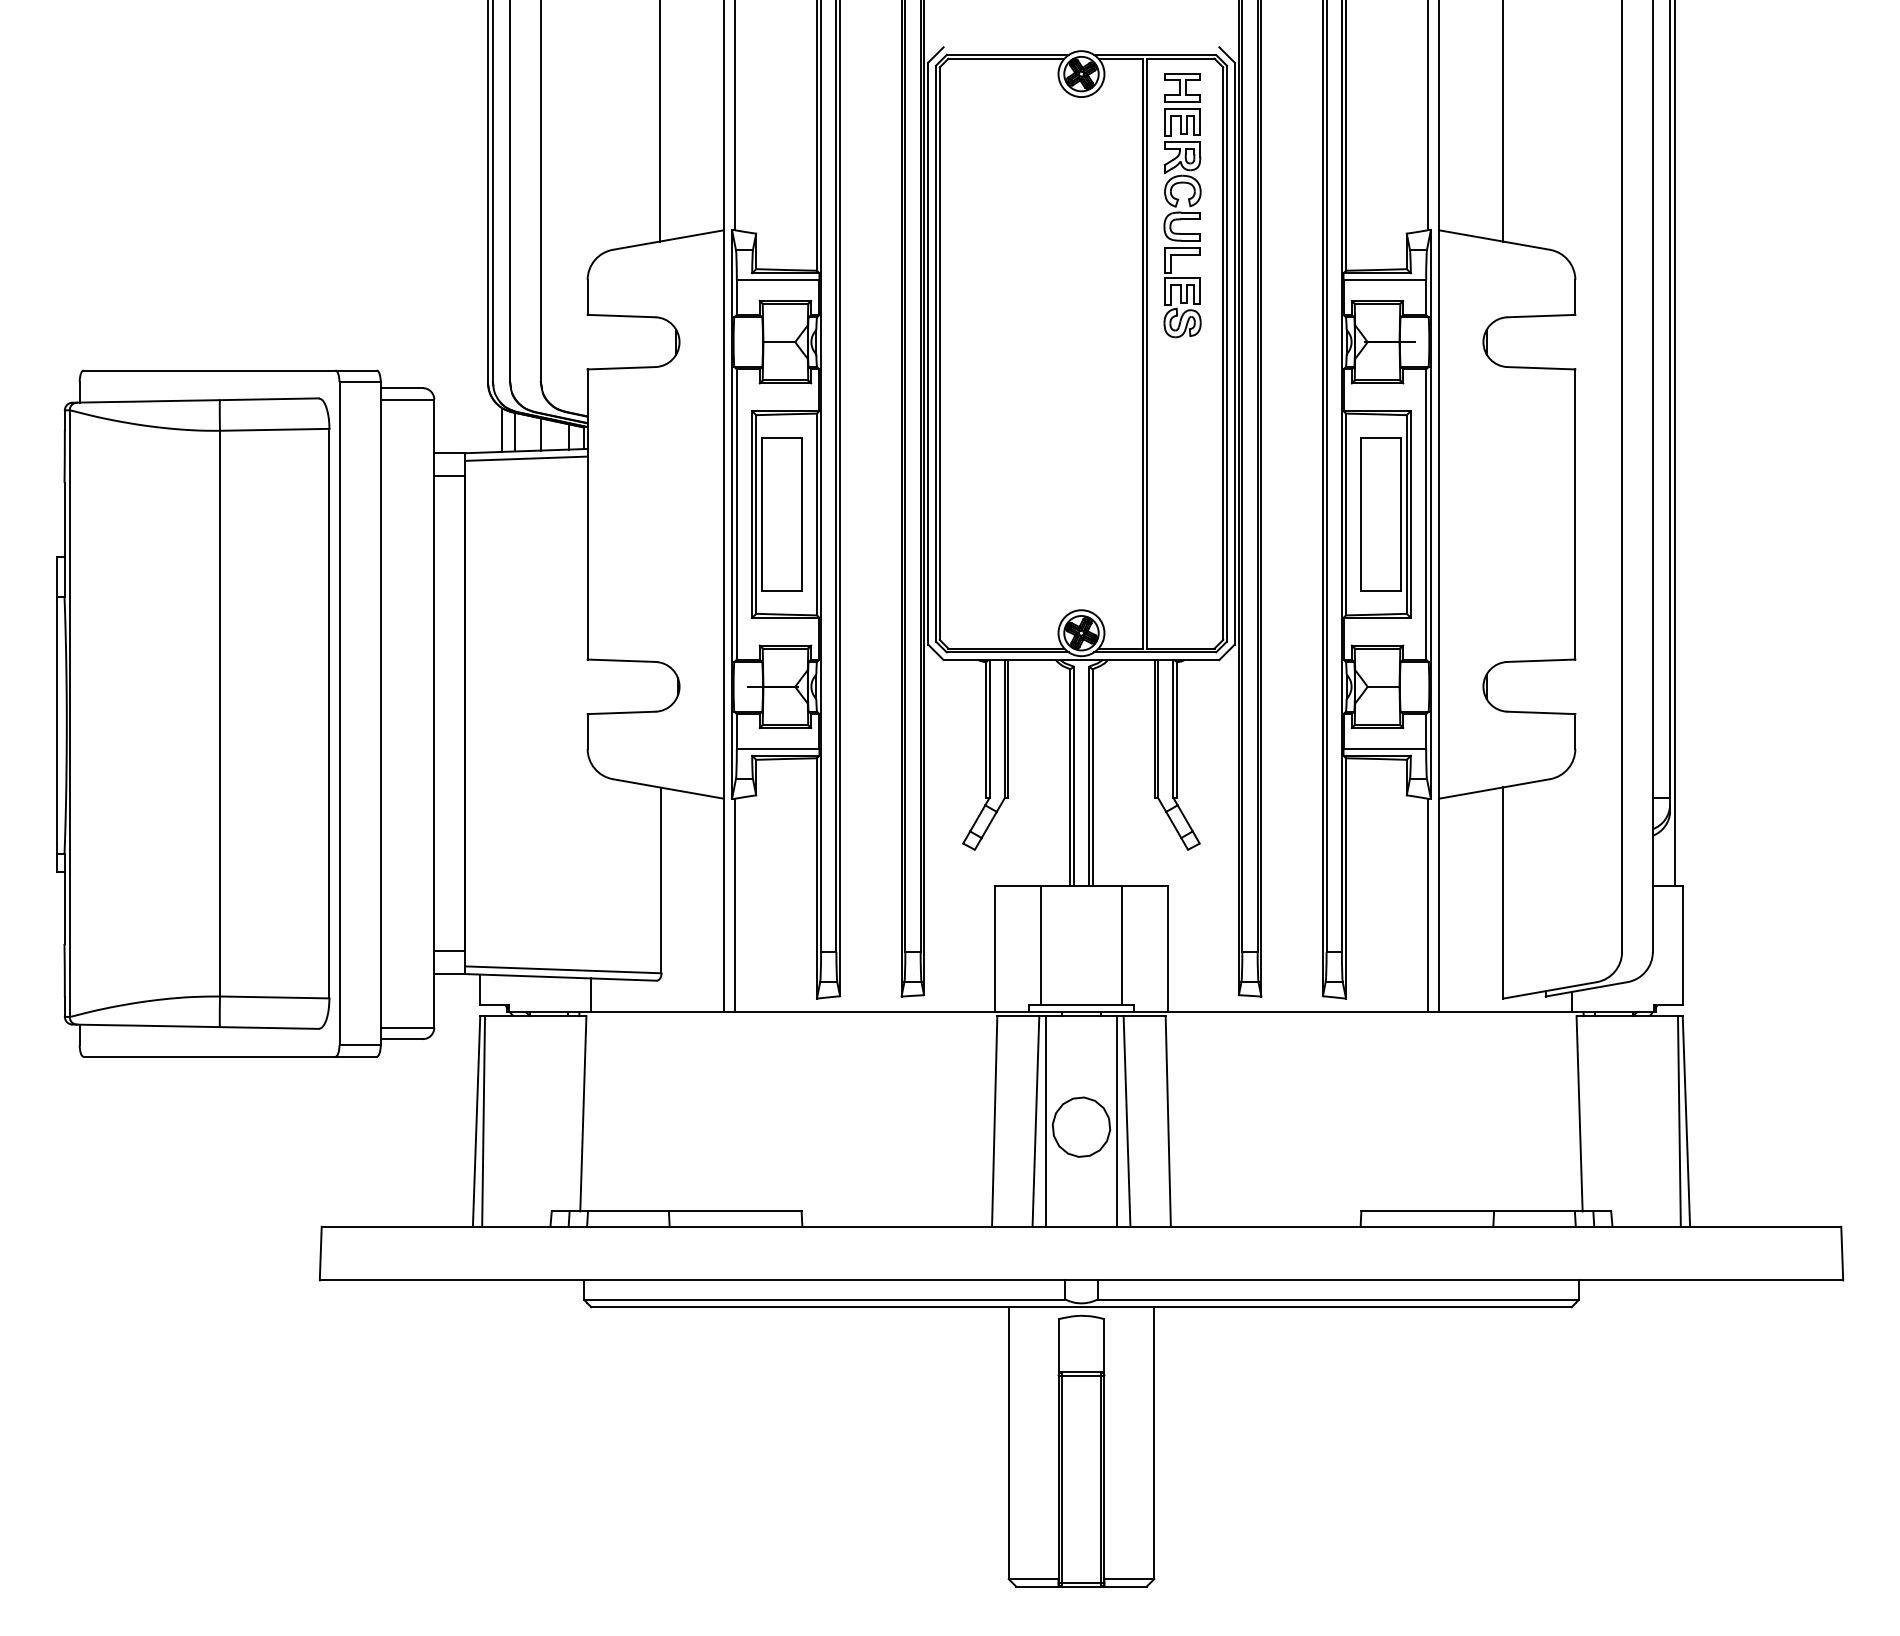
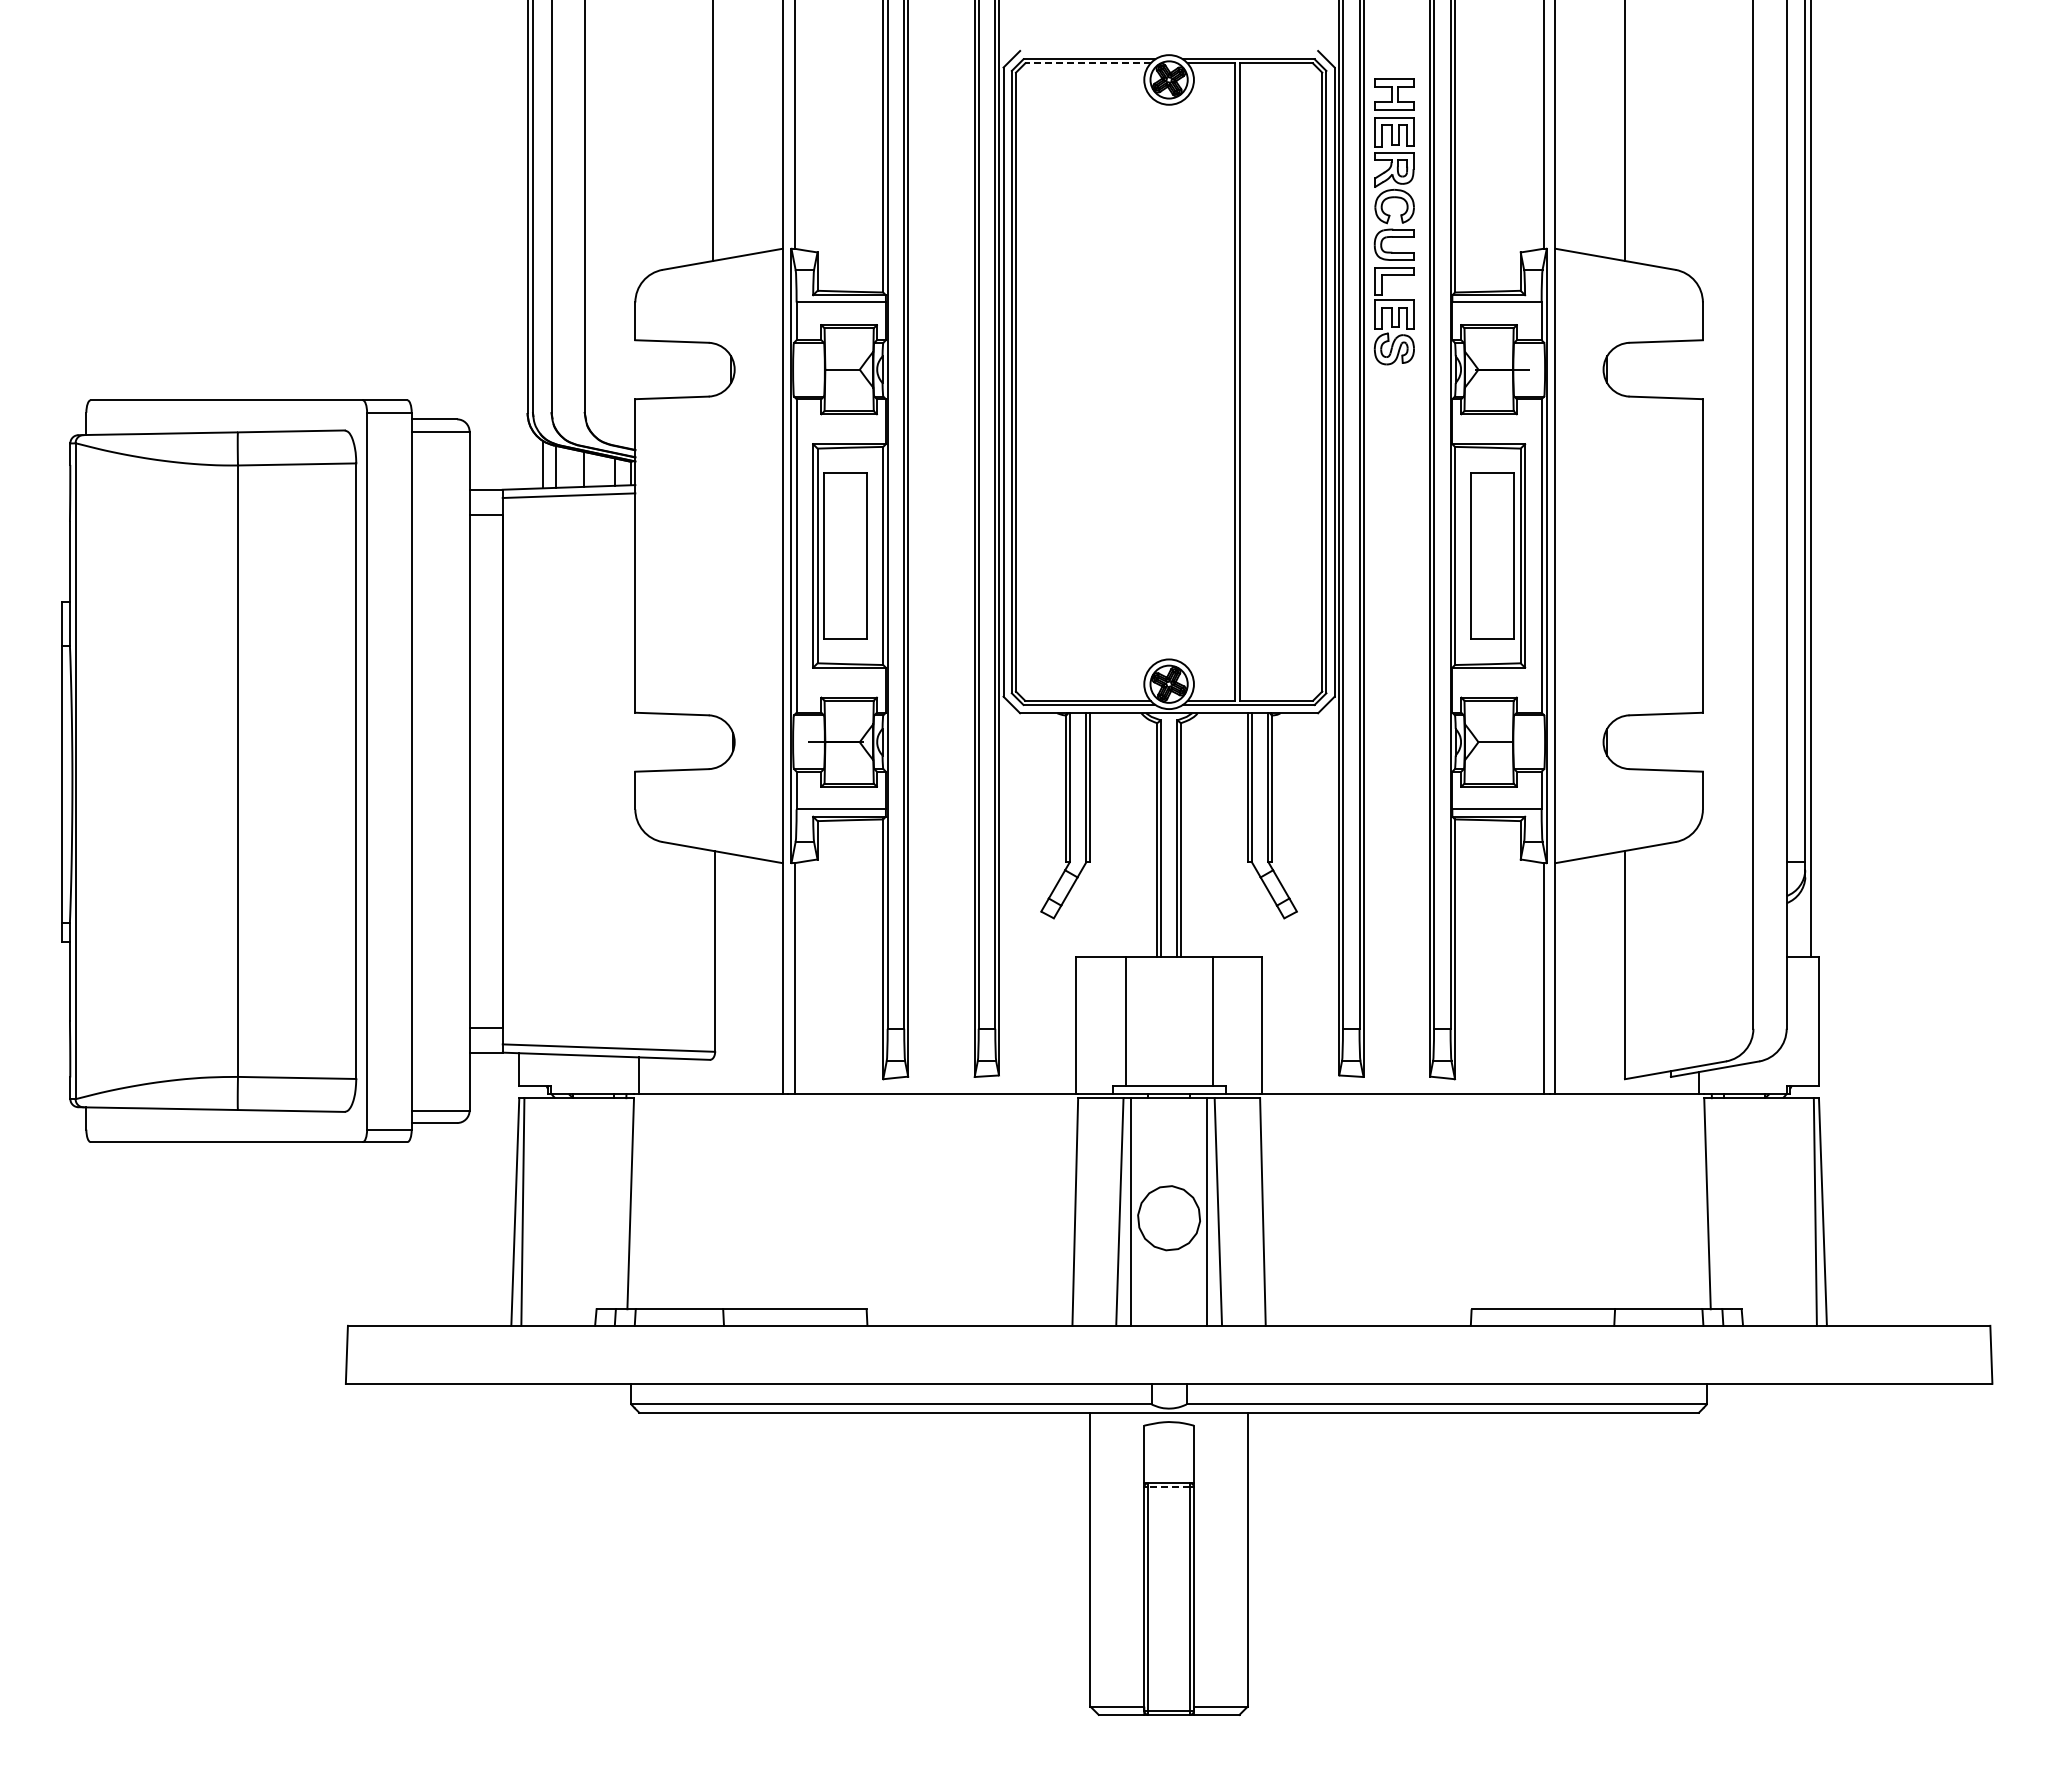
line: (1005, 58) -> (1087, 63), solid -> dashed
part: (1181, 205) -> (1393, 221), moved
line: (1081, 1376) -> (1169, 1487), solid -> dashed

